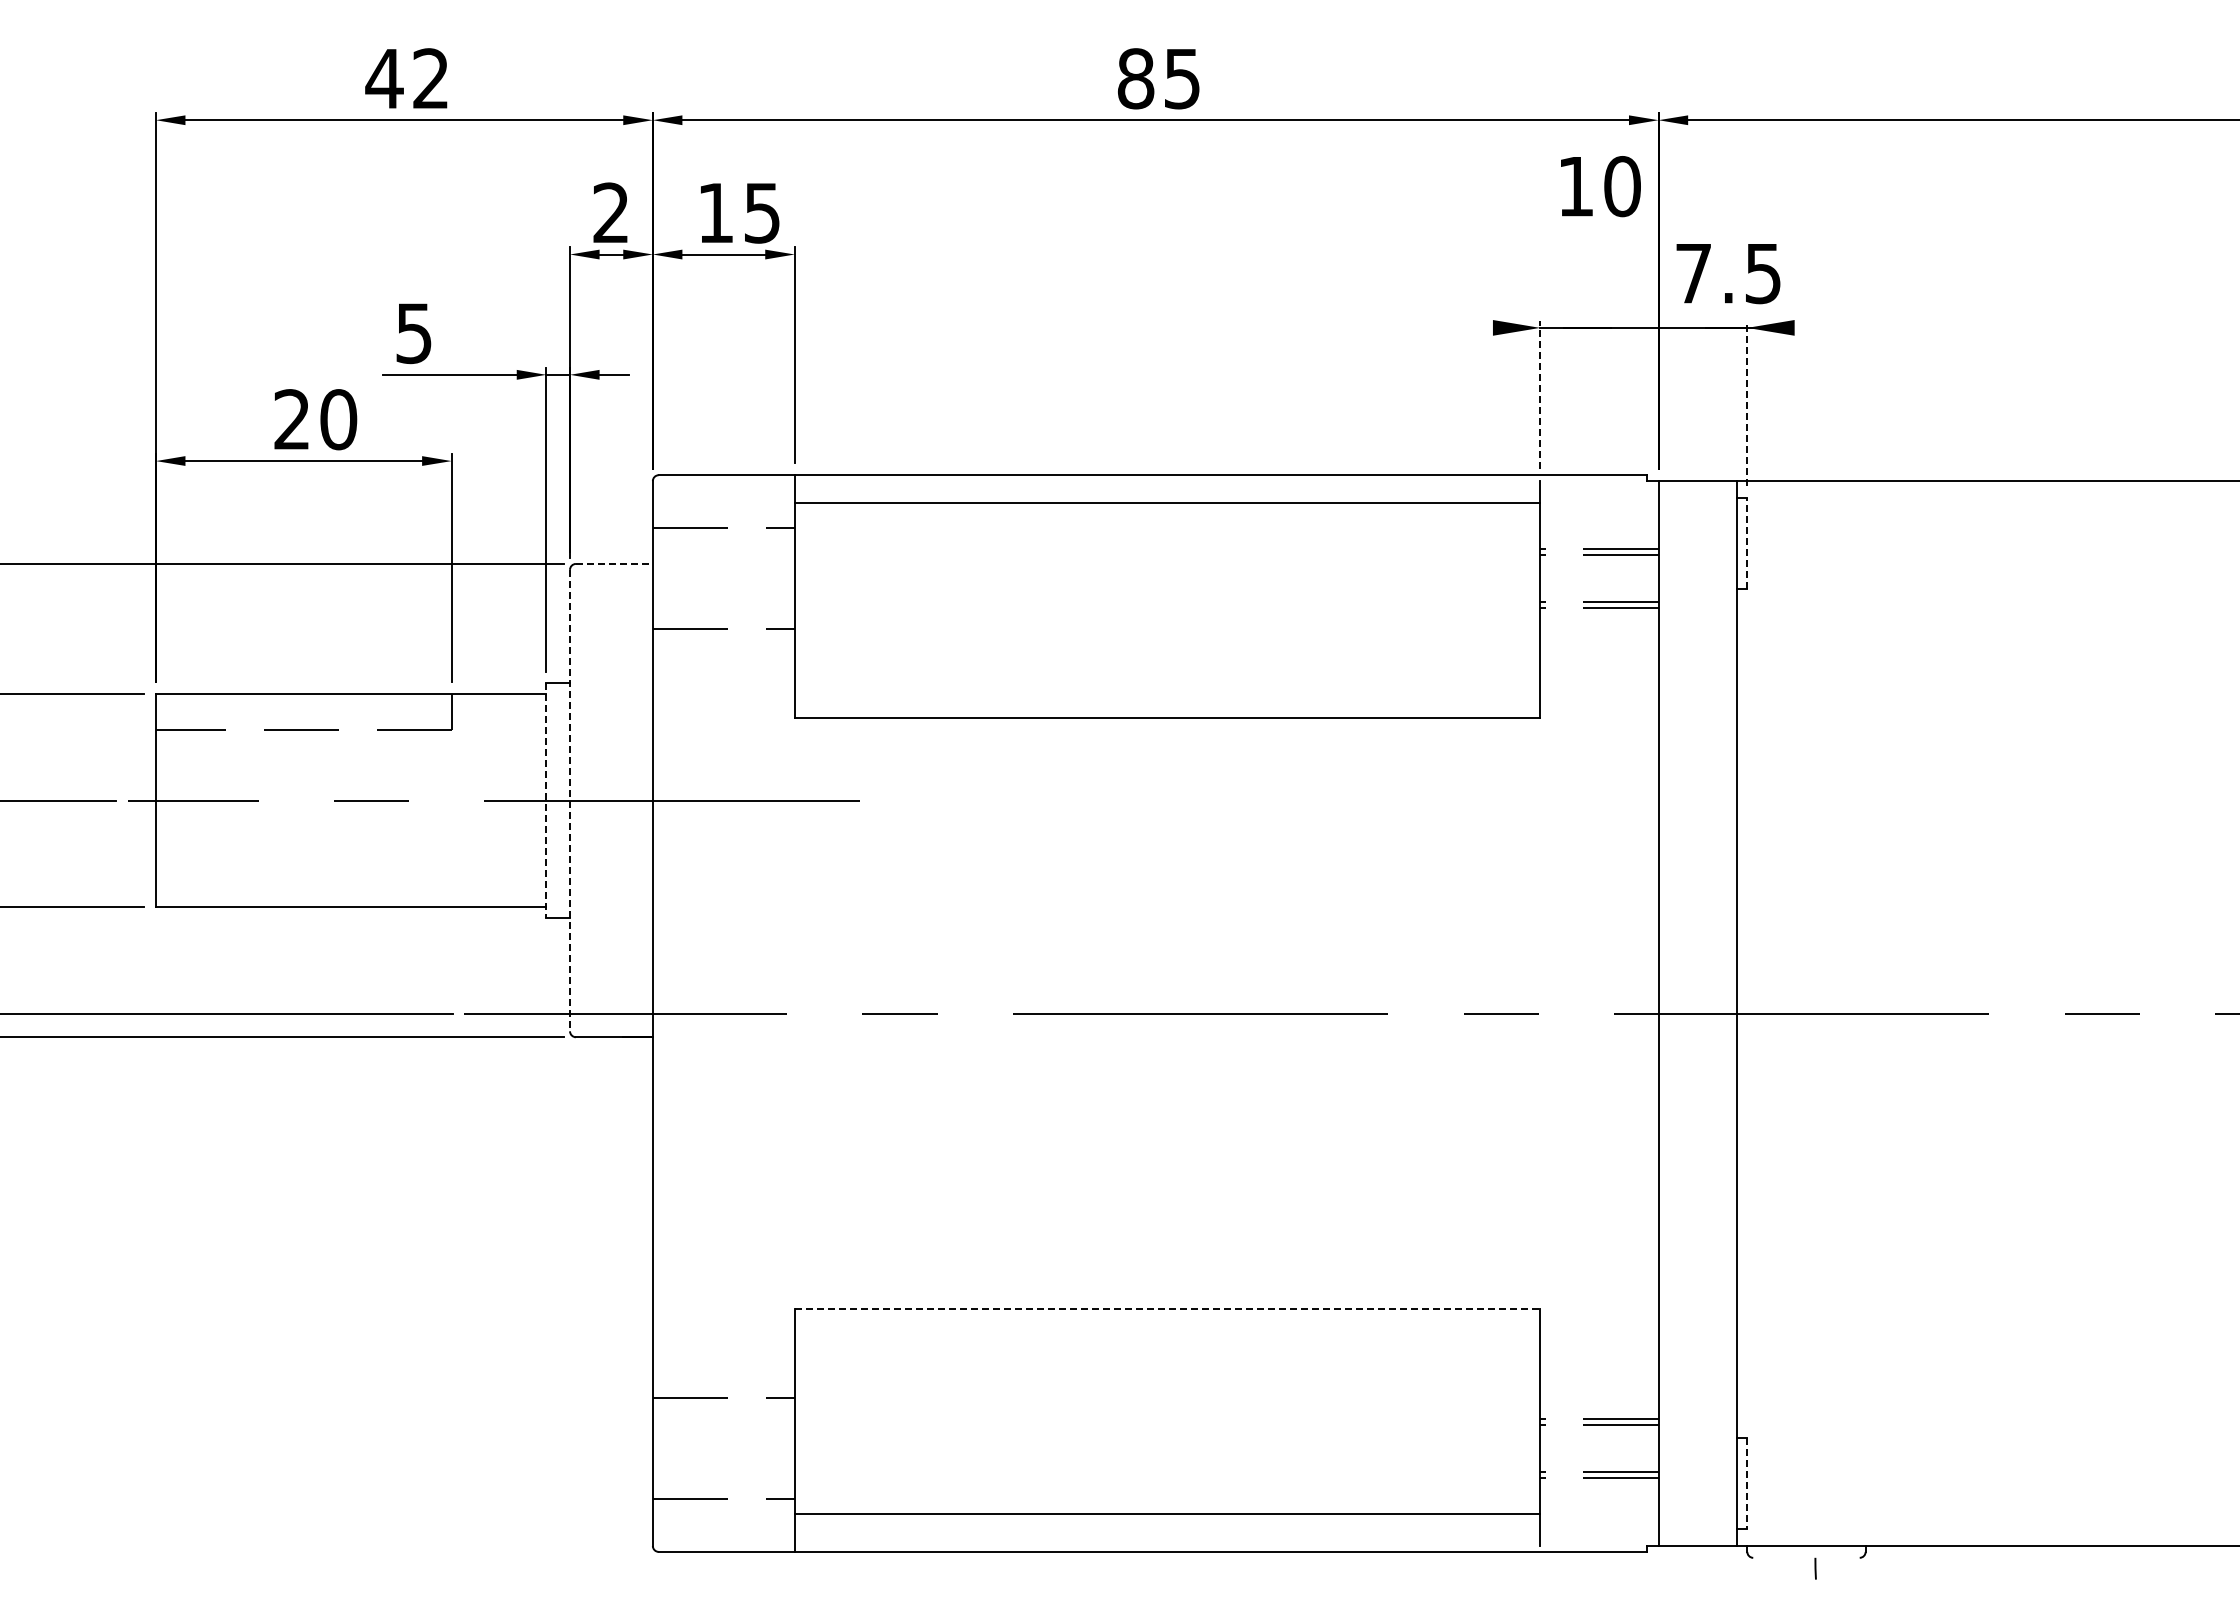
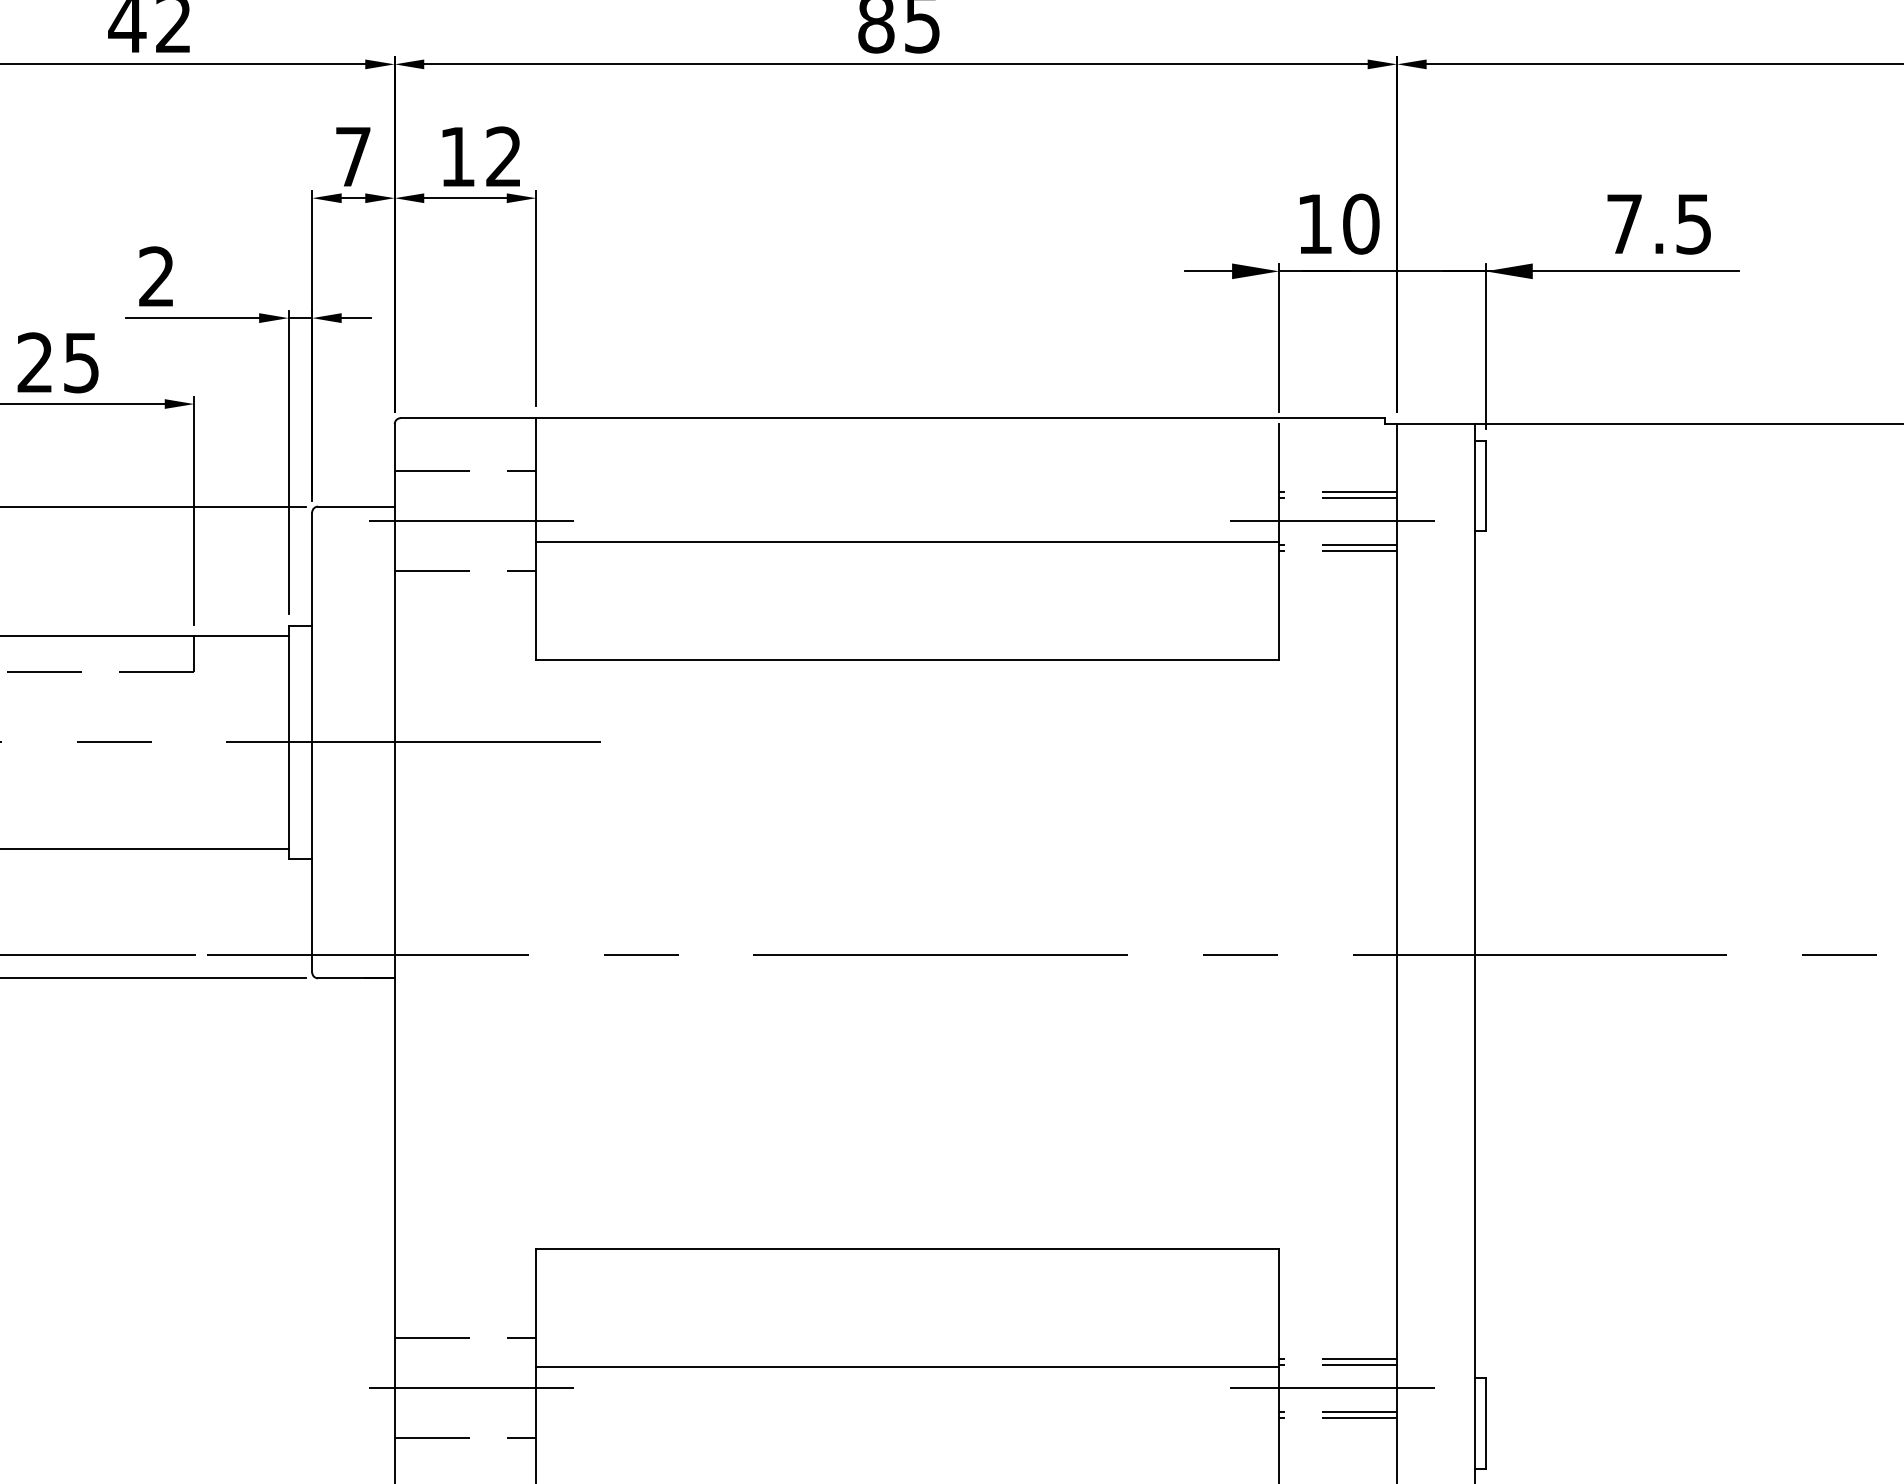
text: (1600, 186) -> (1339, 224), moved
text: (610, 212) -> (352, 156), 2 -> 7
text: (761, 212) -> (503, 156), 15 -> 12
text: (1728, 274) -> (1659, 225), moved
line: (1468, 327) -> (1207, 270), added
line: (1897, 327) -> (1635, 270), added
text: (413, 333) -> (156, 276), 5 -> 2
line: (1540, 394) -> (1279, 337), dashed -> solid
line: (1747, 403) -> (1485, 346), dashed -> solid
text: (338, 419) -> (81, 362), 20 -> 25
line: (1167, 502) -> (907, 542), moved
line: (1747, 543) -> (1485, 486), dashed -> solid
line: (614, 563) -> (356, 506), dashed -> solid
line: (729, 578) -> (471, 521), added
line: (1593, 578) -> (1332, 521), added
line: (570, 800) -> (312, 742), dashed -> solid
line: (546, 801) -> (288, 743), dashed -> solid
line: (1167, 1309) -> (907, 1249), dashed -> solid
line: (729, 1448) -> (471, 1388), added
line: (1593, 1448) -> (1332, 1388), added
line: (1747, 1483) -> (1485, 1423), dashed -> solid
line: (1167, 1513) -> (907, 1367), moved

